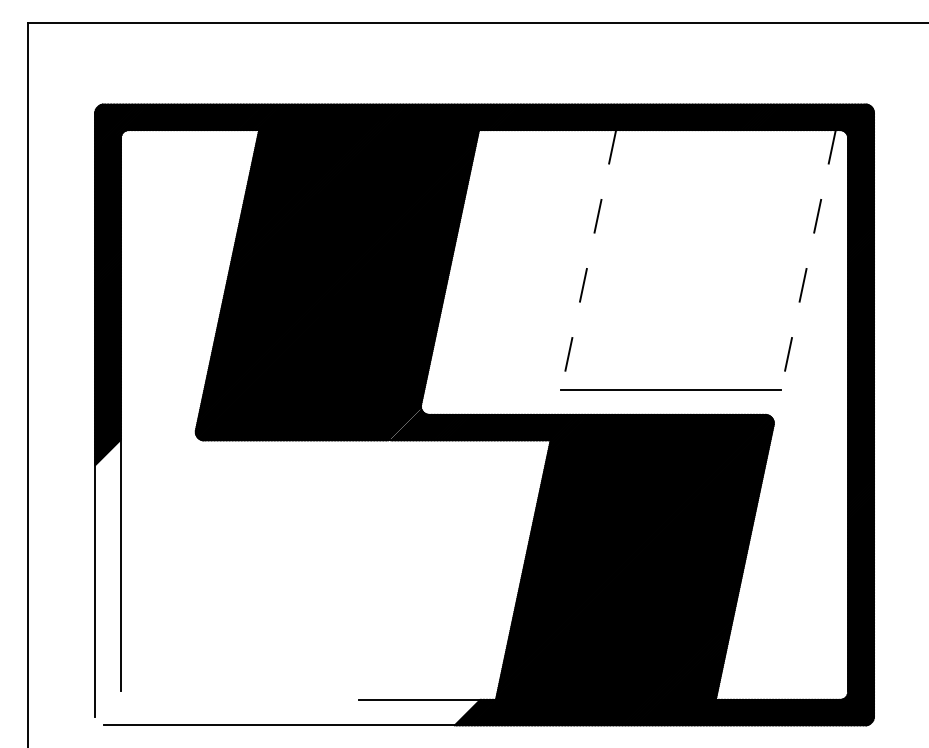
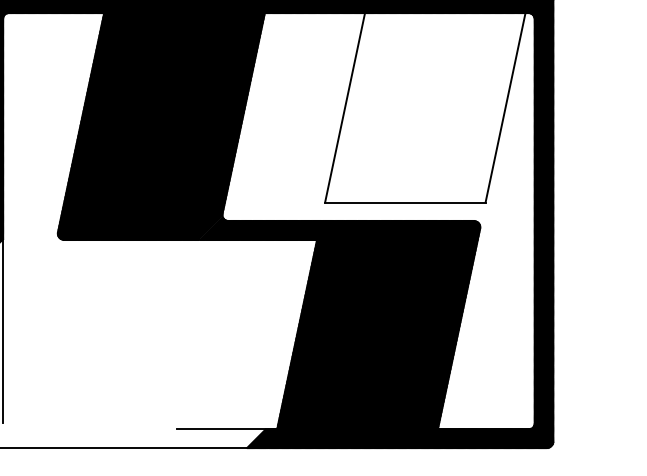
line: (588, 259) -> (344, 107), dashed -> solid
line: (808, 259) -> (505, 107), dashed -> solid

